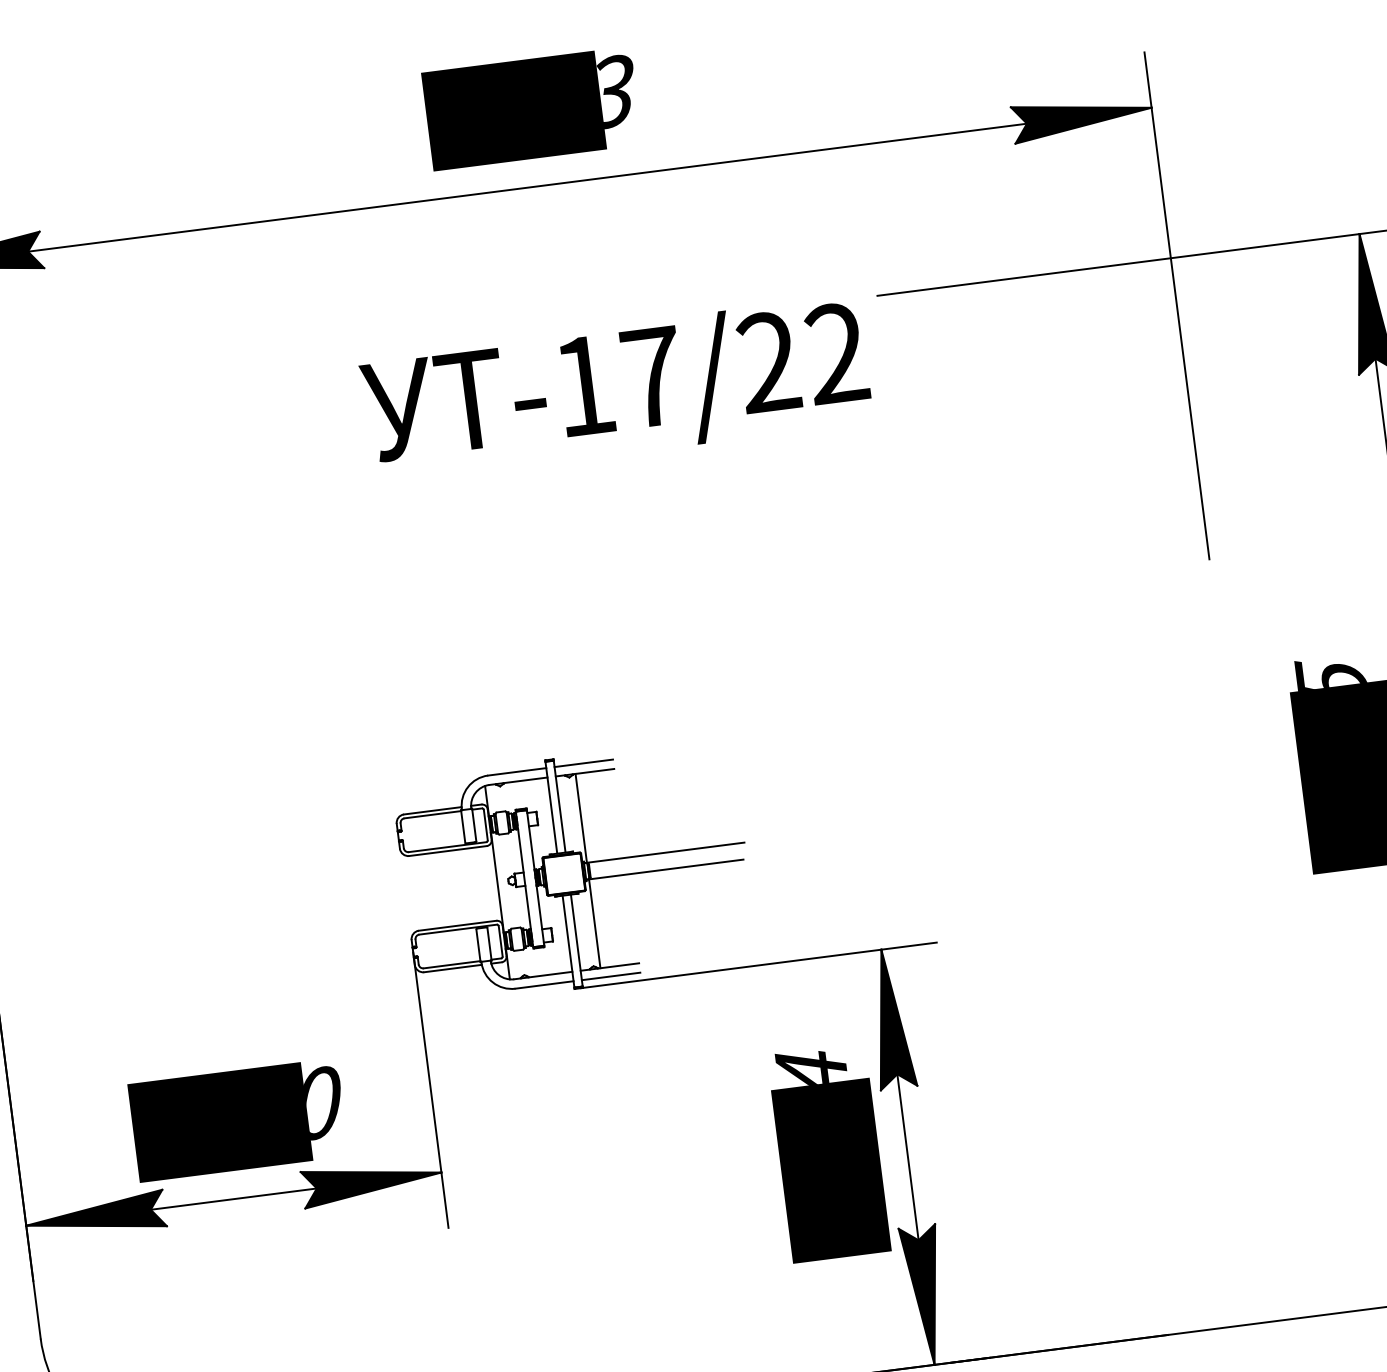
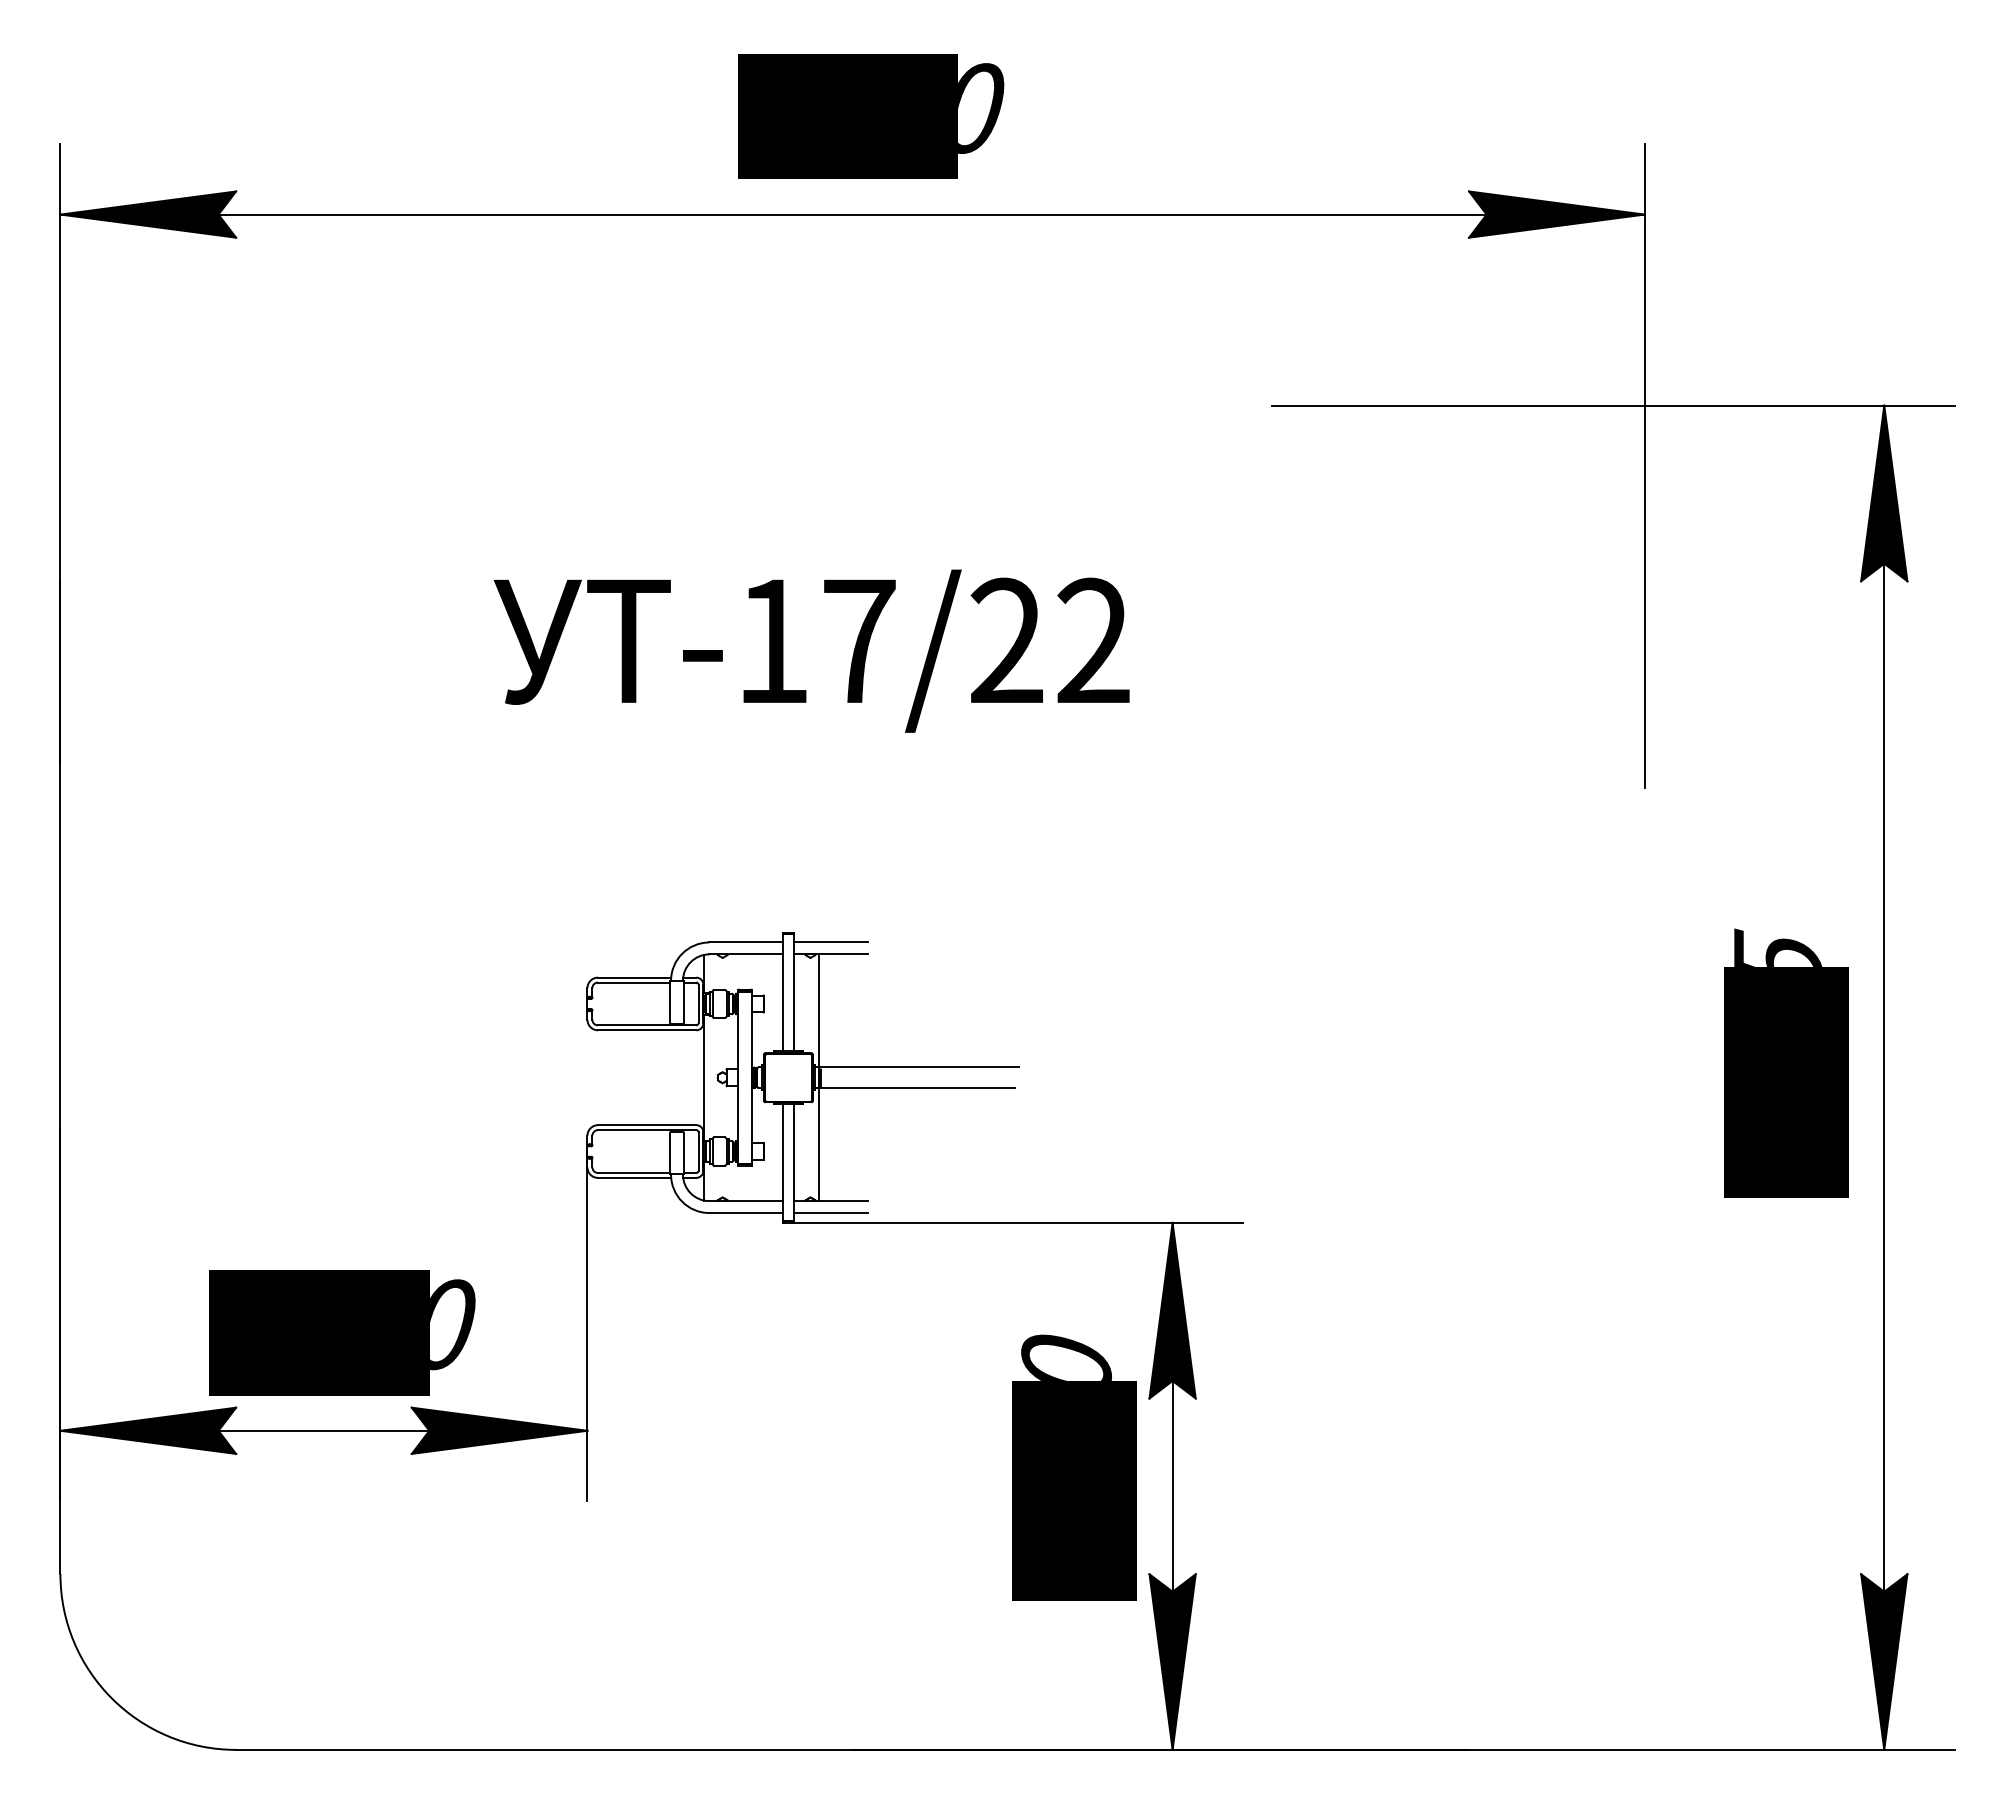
text: (618, 91) -> (981, 108), 3443 -> 4510
text: (615, 389) -> (811, 650), moved
text: (811, 1066) -> (1066, 1357), 1134 -> 1500

